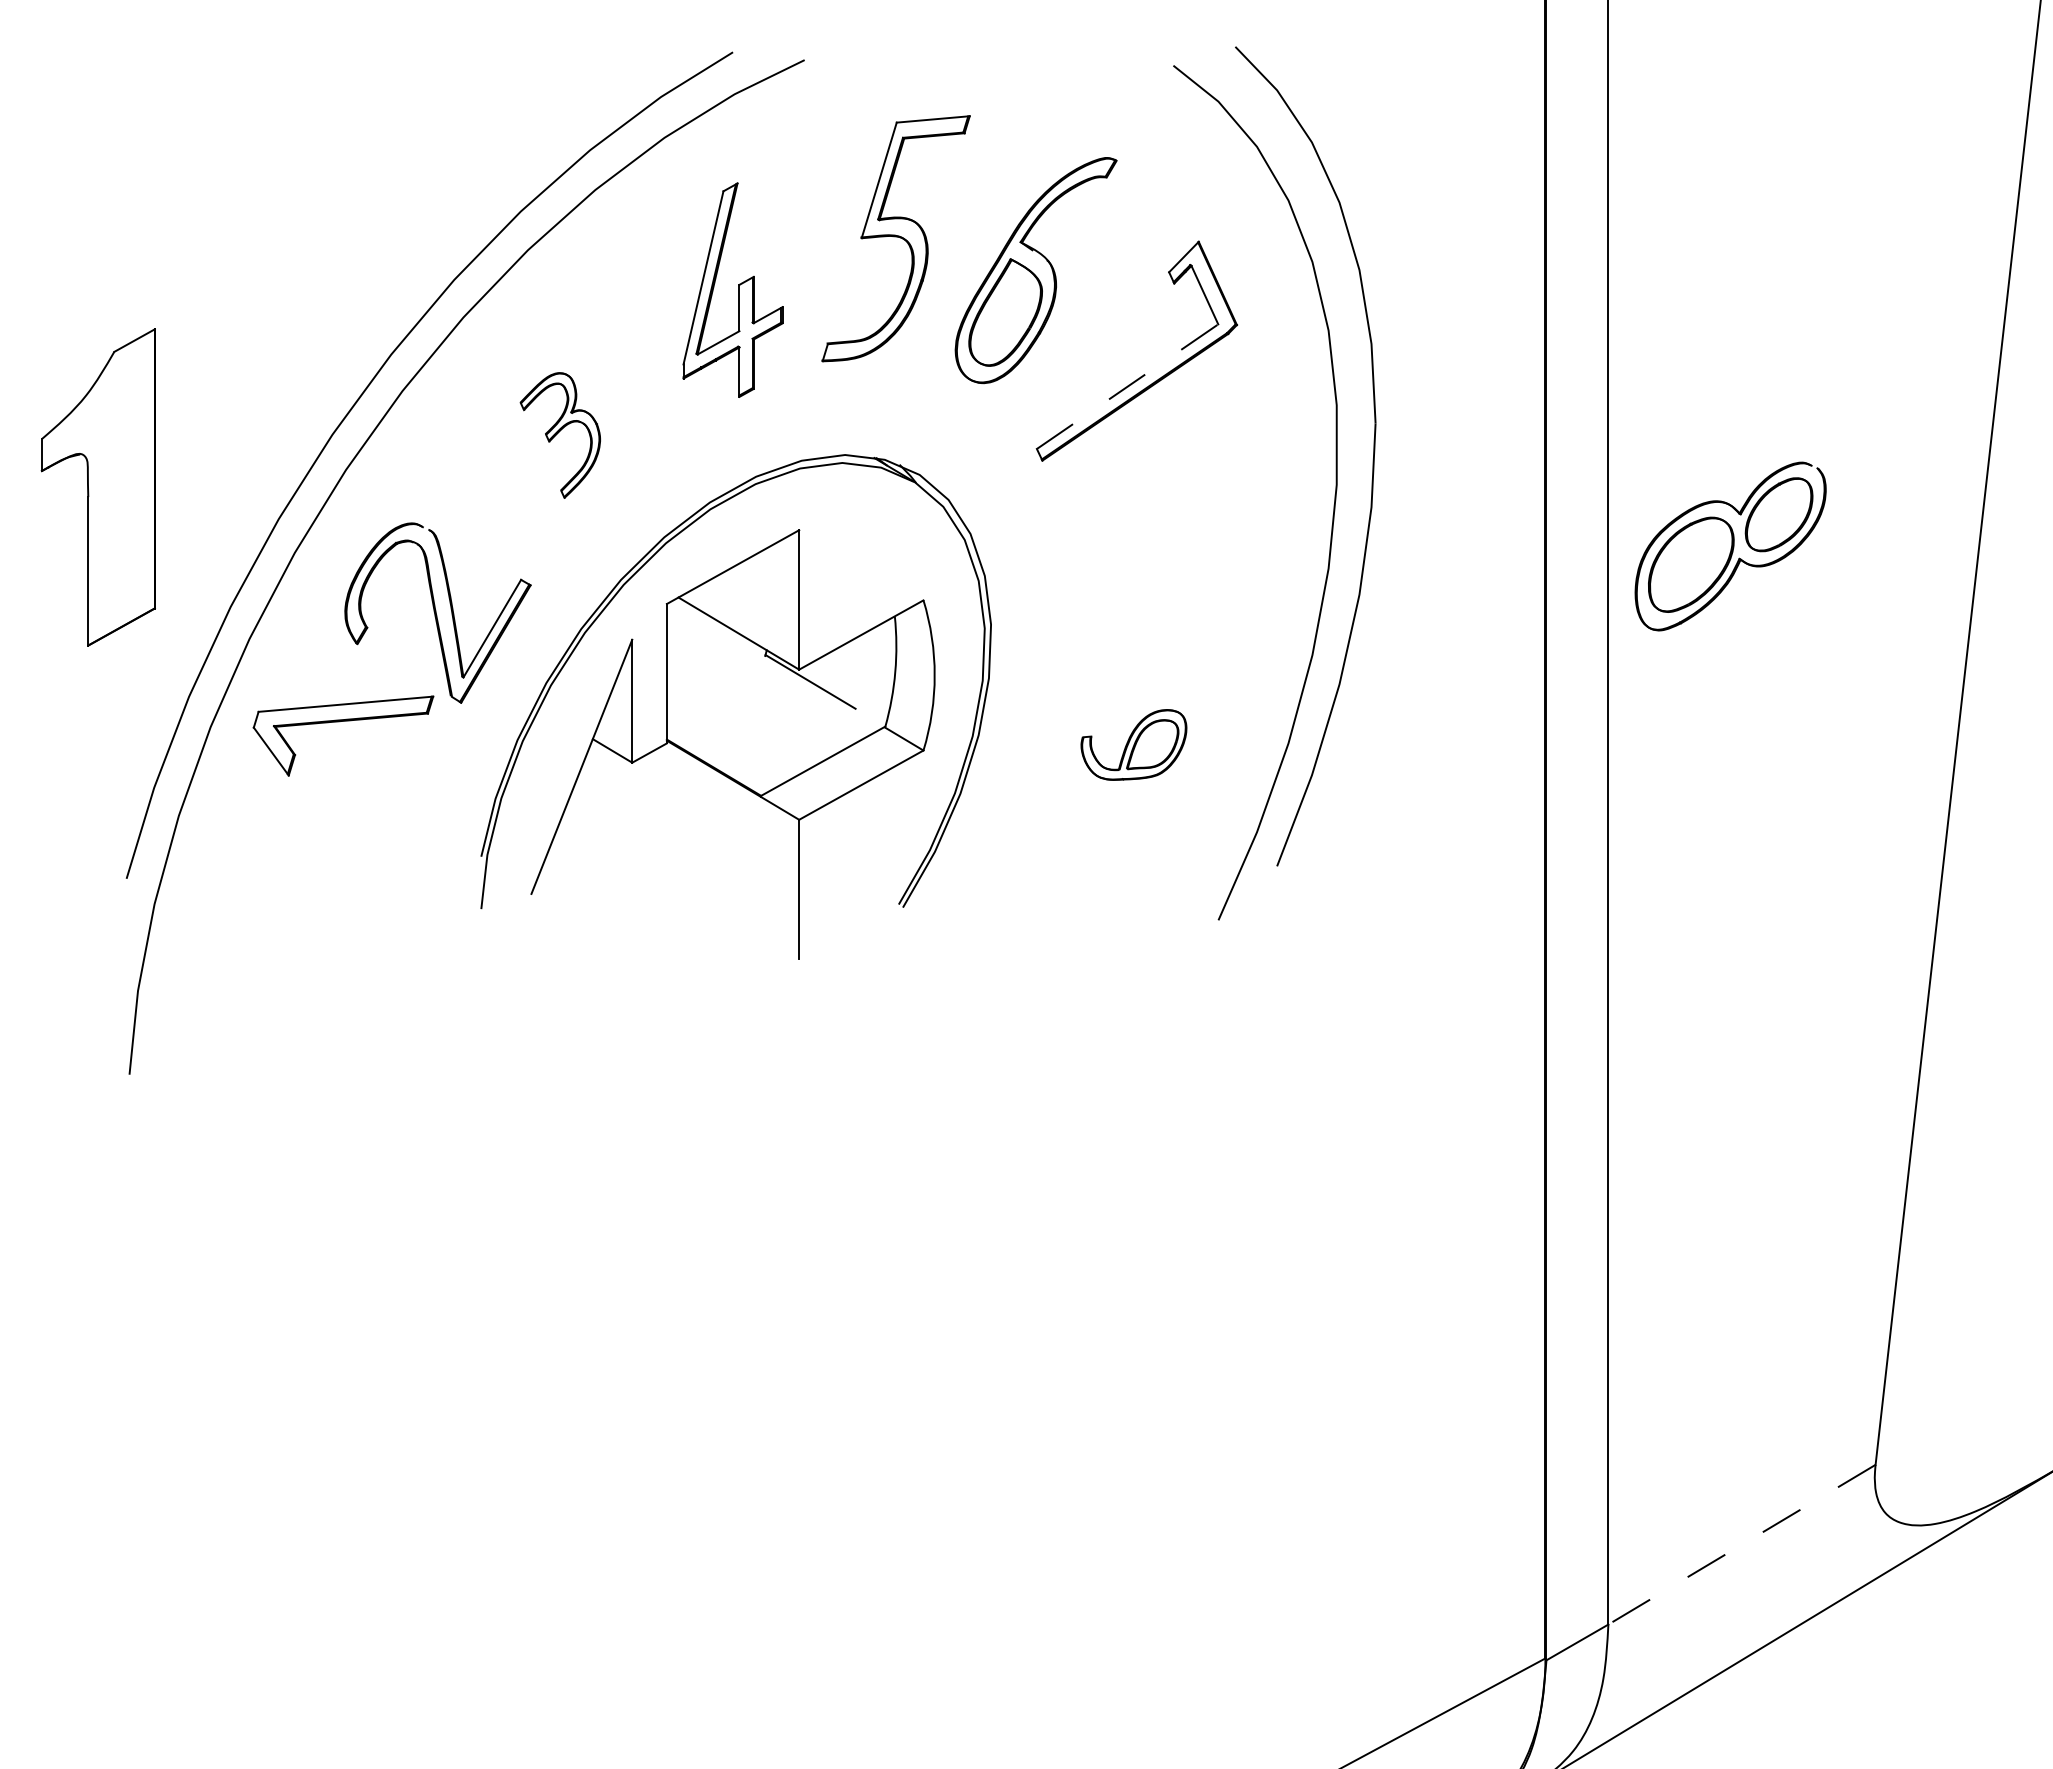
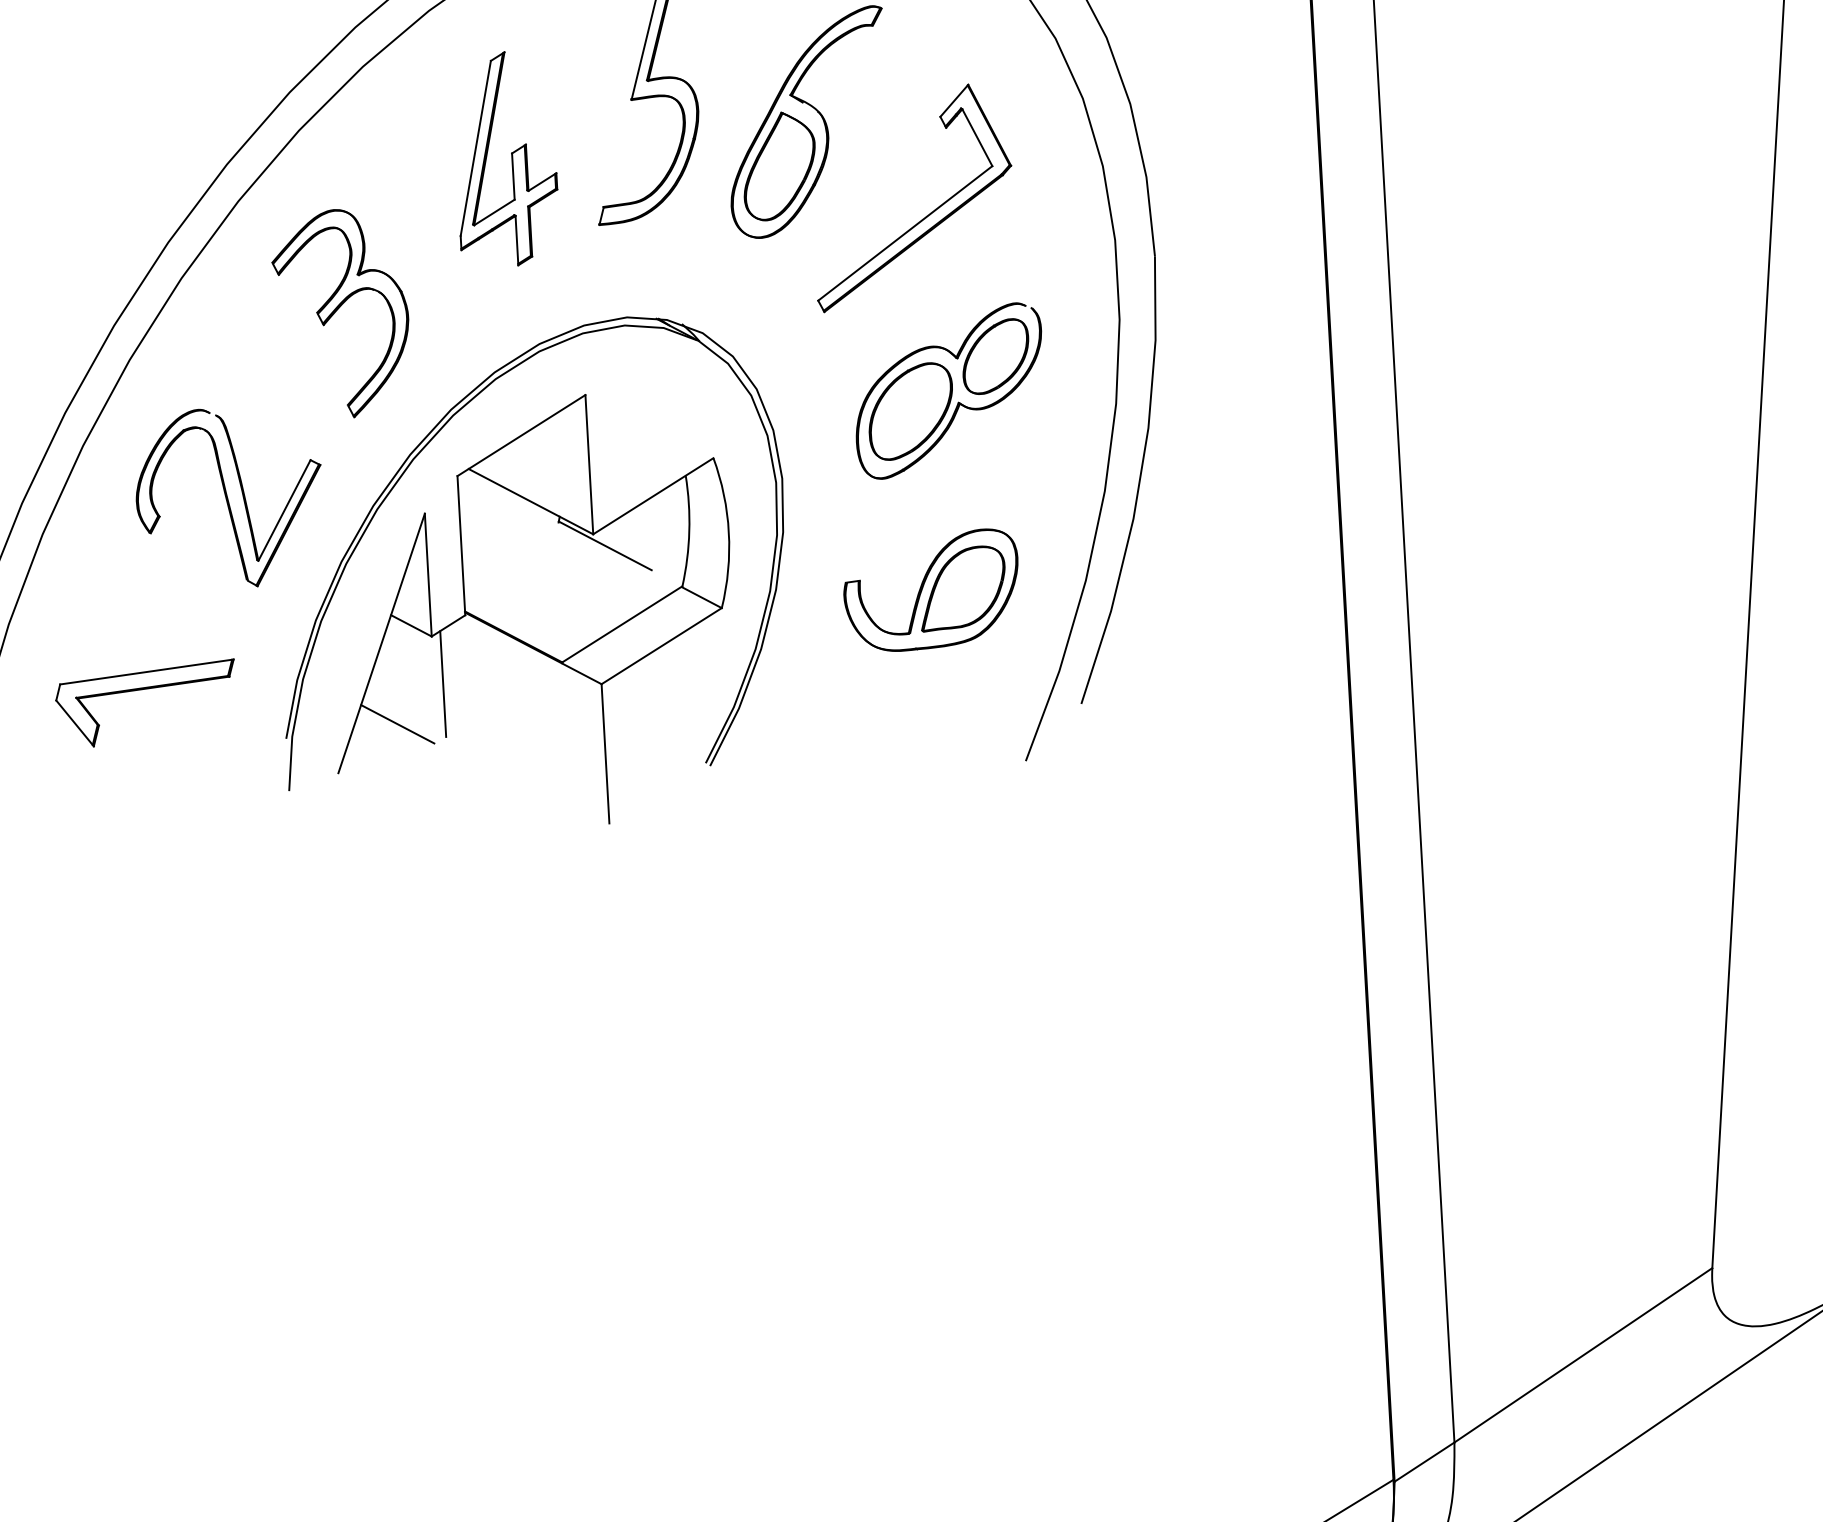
line: (1128, 386) -> (906, 233), dashed -> solid
part: (560, 435) -> (341, 313), size x1.67
part: (1730, 546) -> (949, 391), moved
part: (339, 722) -> (141, 690), moved
part: (1133, 744) -> (931, 590), size x1.67
line: (641, 810) -> (443, 683), added
line: (592, 848) -> (396, 724), added
line: (1741, 1544) -> (1582, 1355), dashed -> solid

